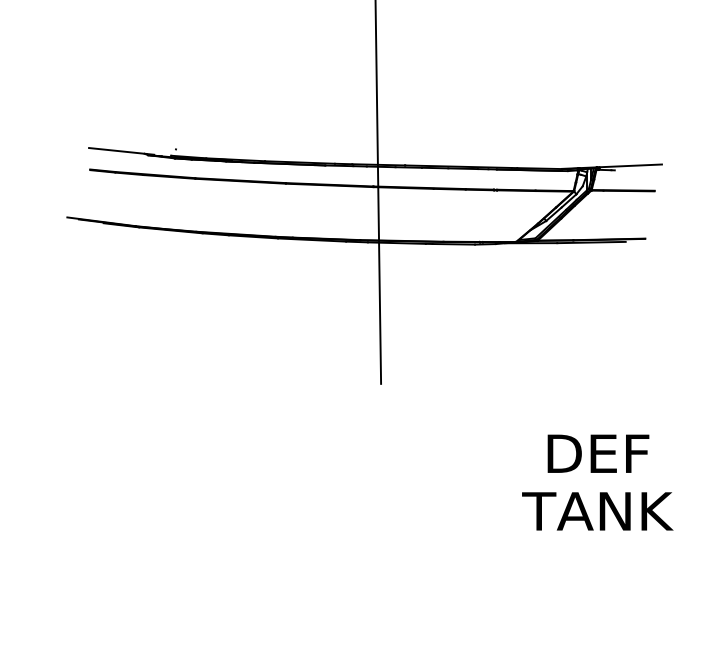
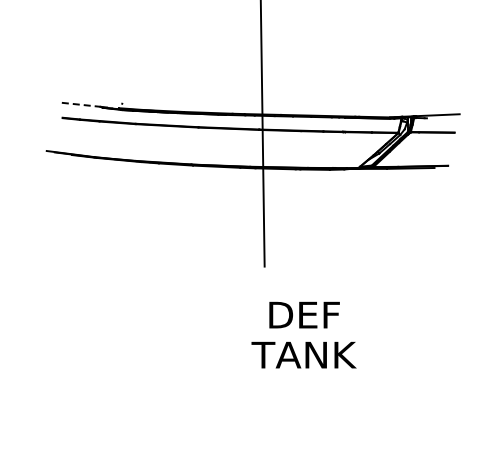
line: (118, 150) -> (82, 104), solid -> dashed
text: (596, 481) -> (303, 334), moved

